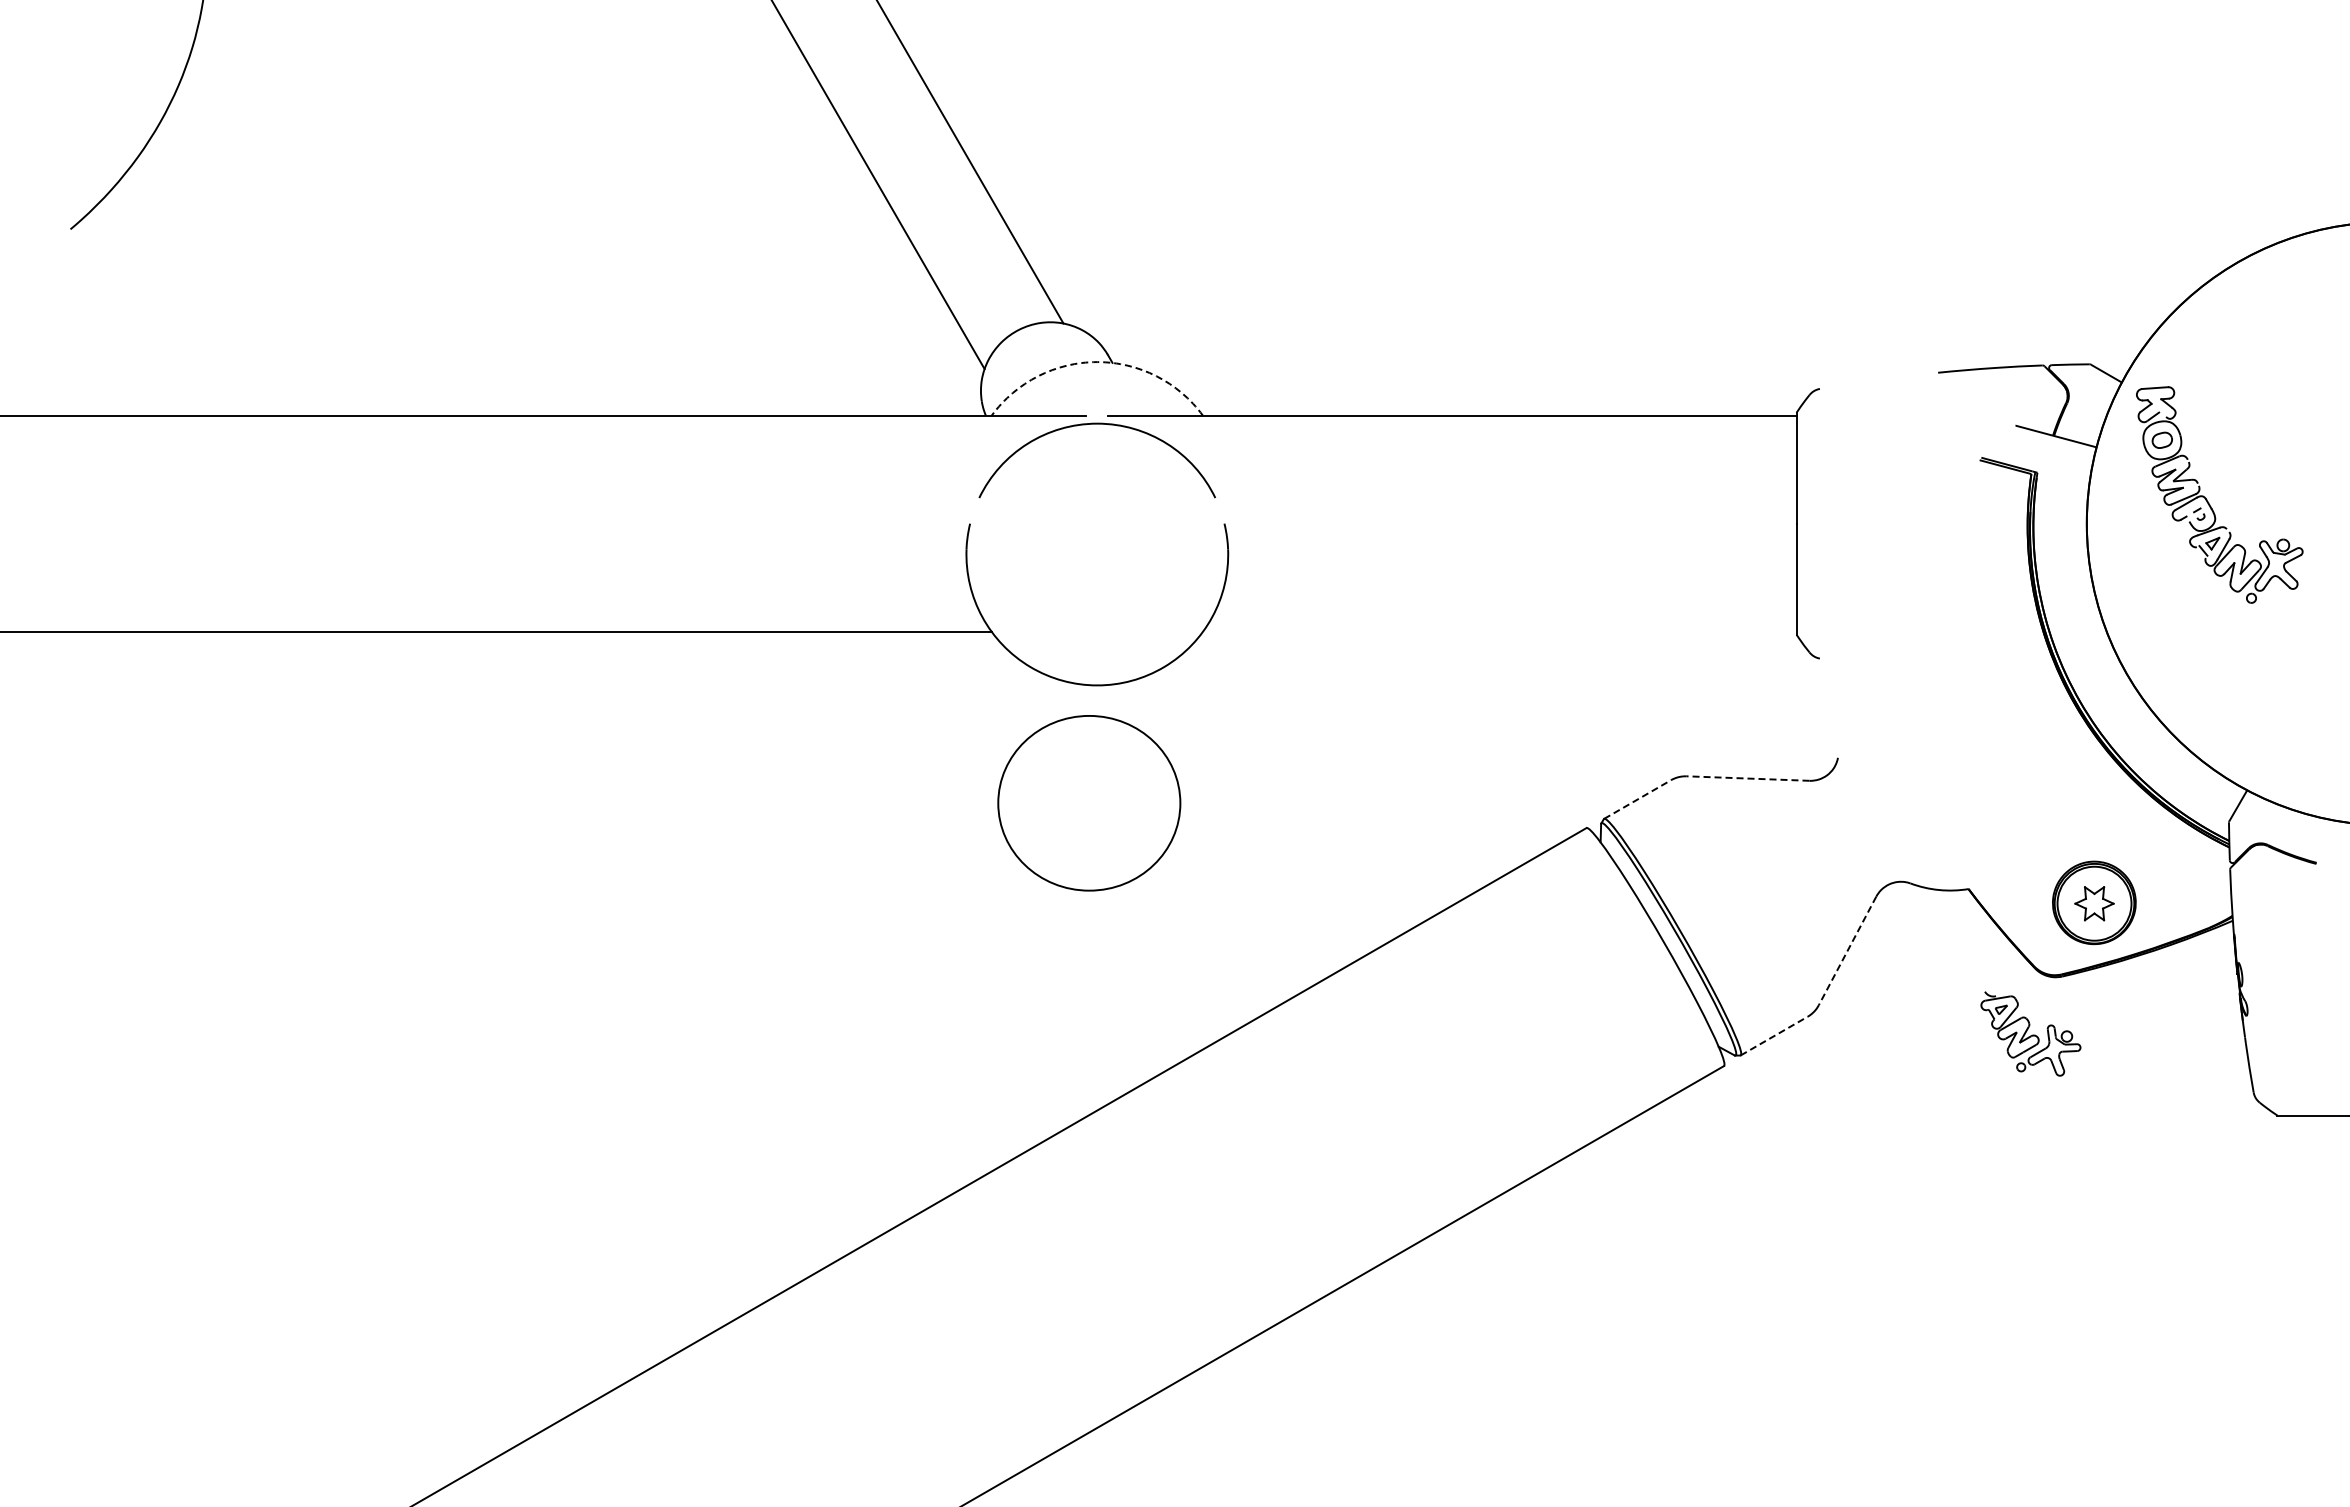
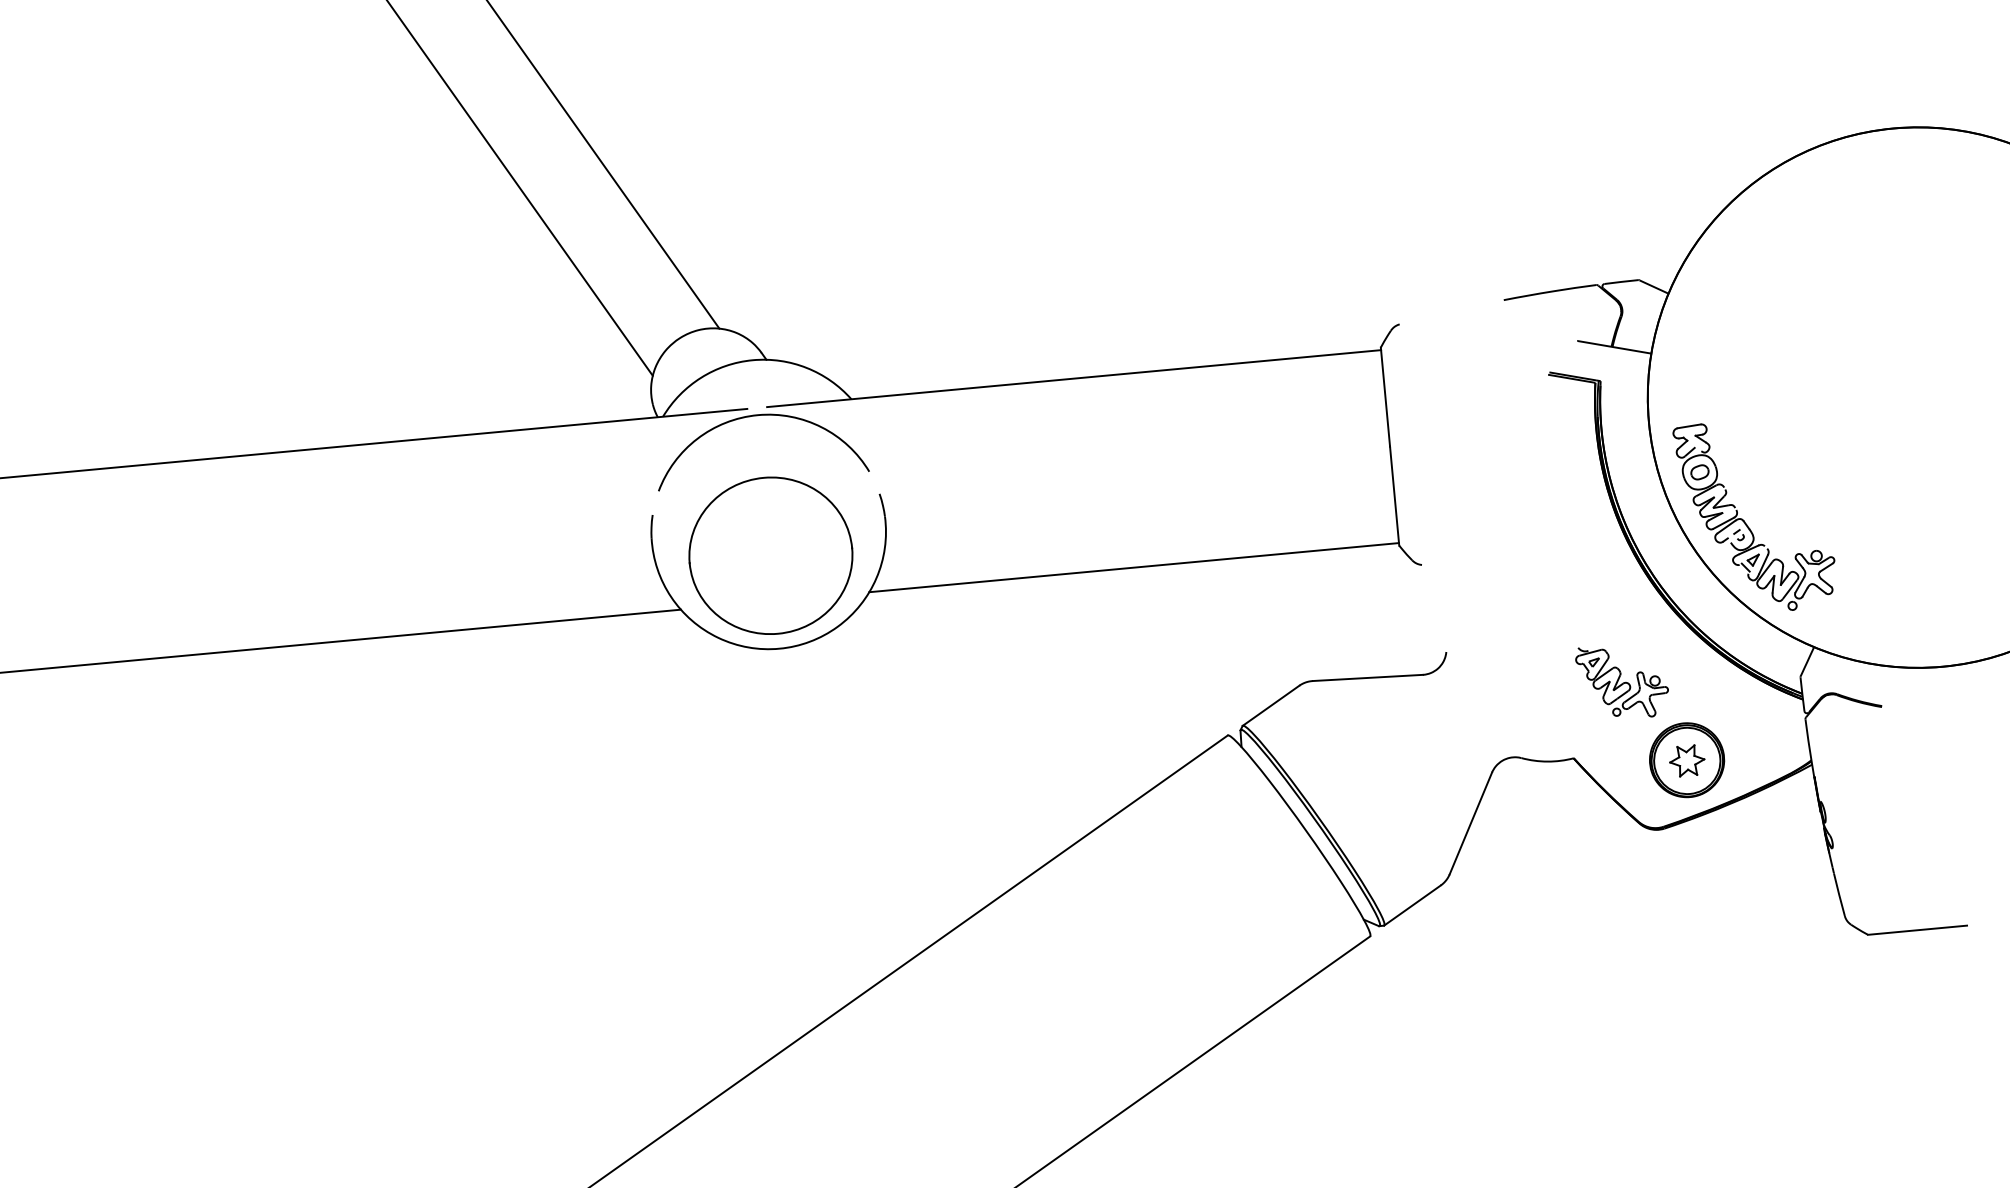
arc: (1097, 362) -> (752, 360), dashed -> solid
part: (2207, 499) -> (1745, 521), moved
line: (1499, 631) -> (1133, 567), added
line: (1747, 778) -> (1367, 677), dashed -> solid
line: (1637, 799) -> (1270, 705), dashed -> solid
part: (1089, 803) -> (771, 555), moved
line: (1847, 951) -> (1470, 824), dashed -> solid
part: (2030, 1033) -> (1622, 681), moved
line: (1774, 1036) -> (1412, 905), dashed -> solid

